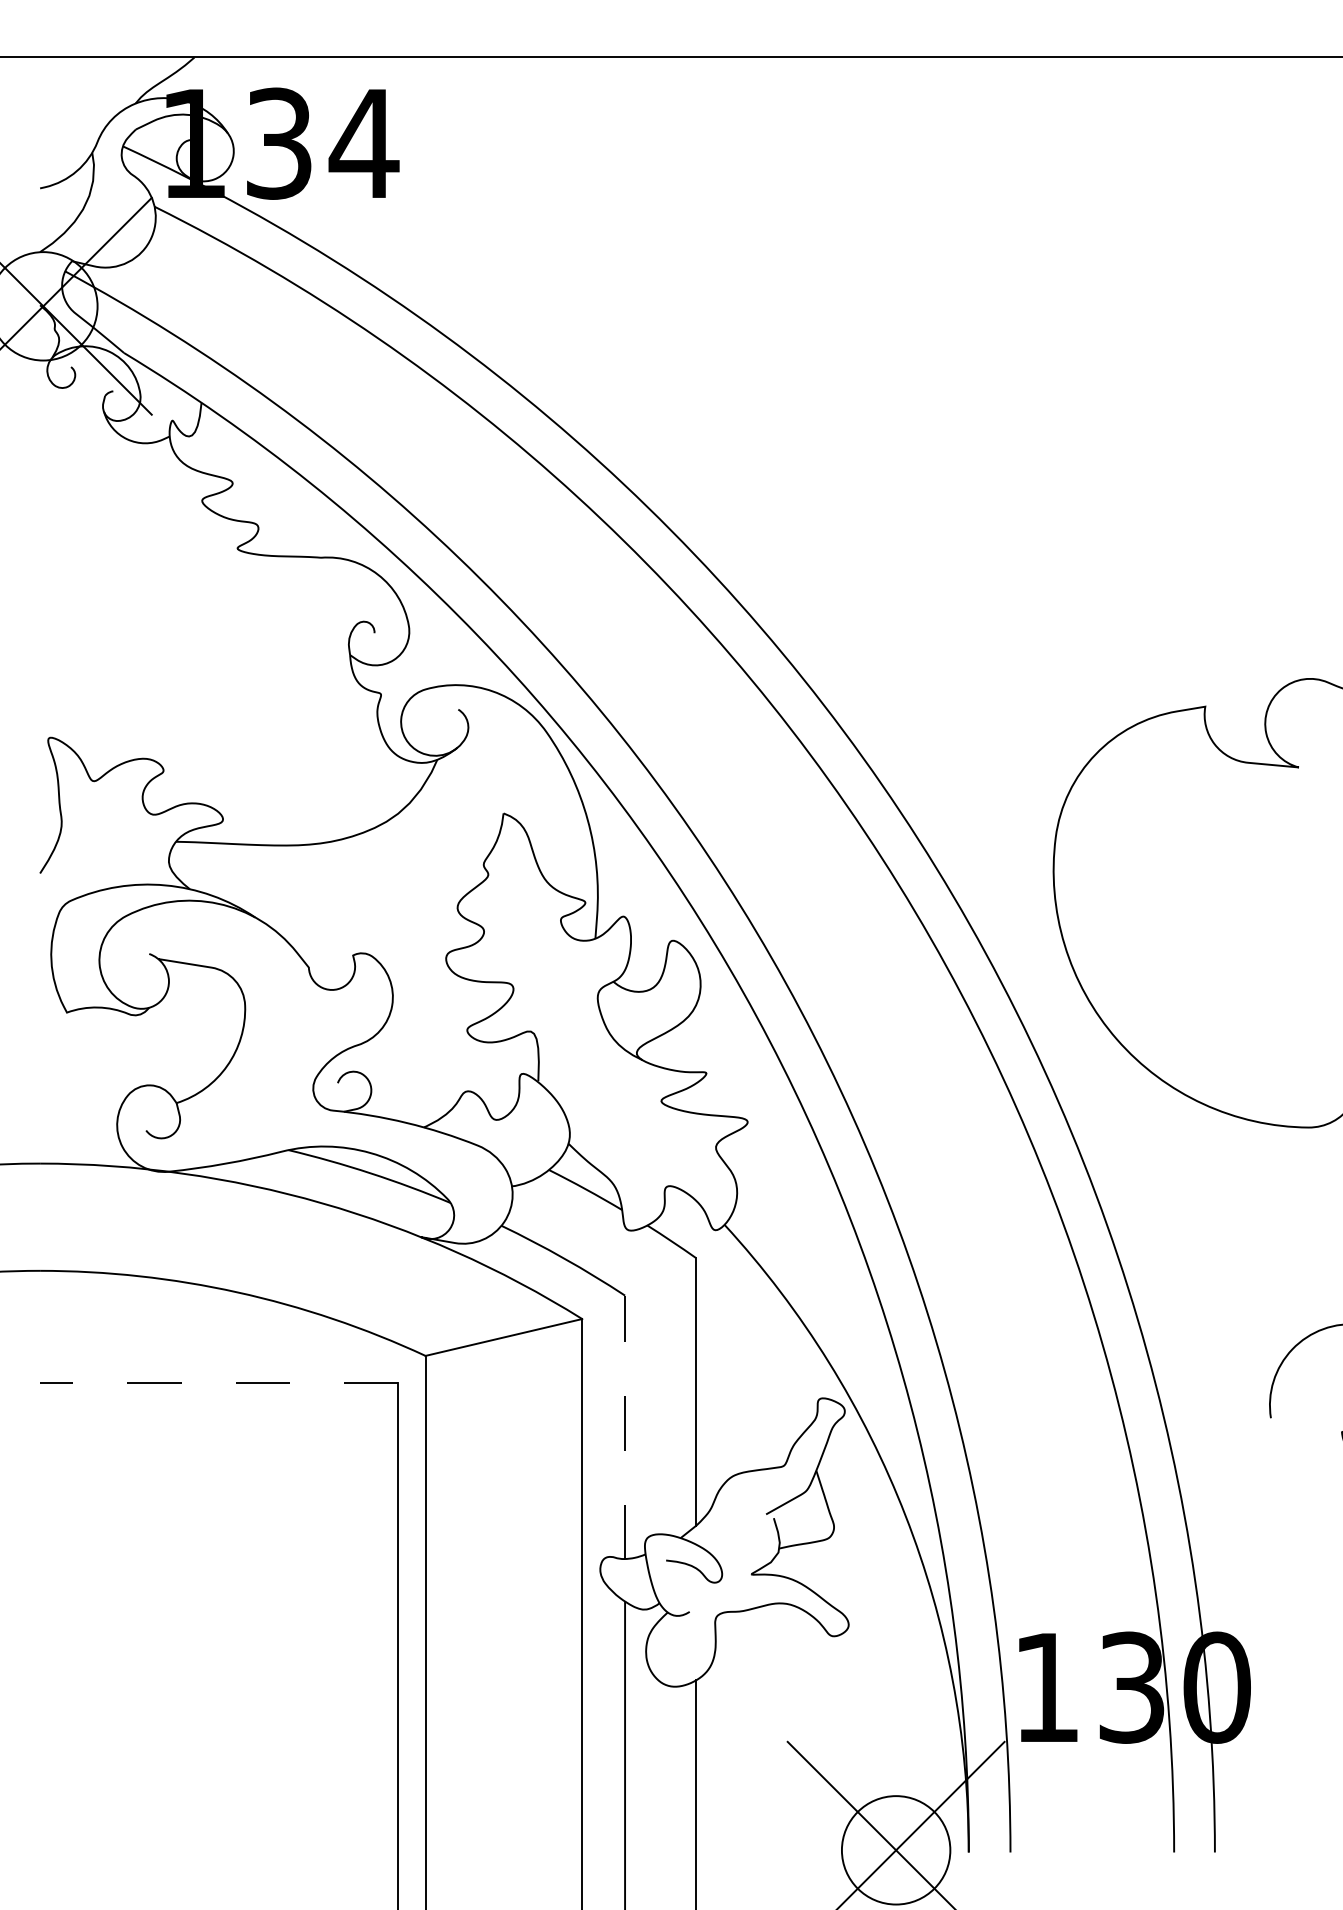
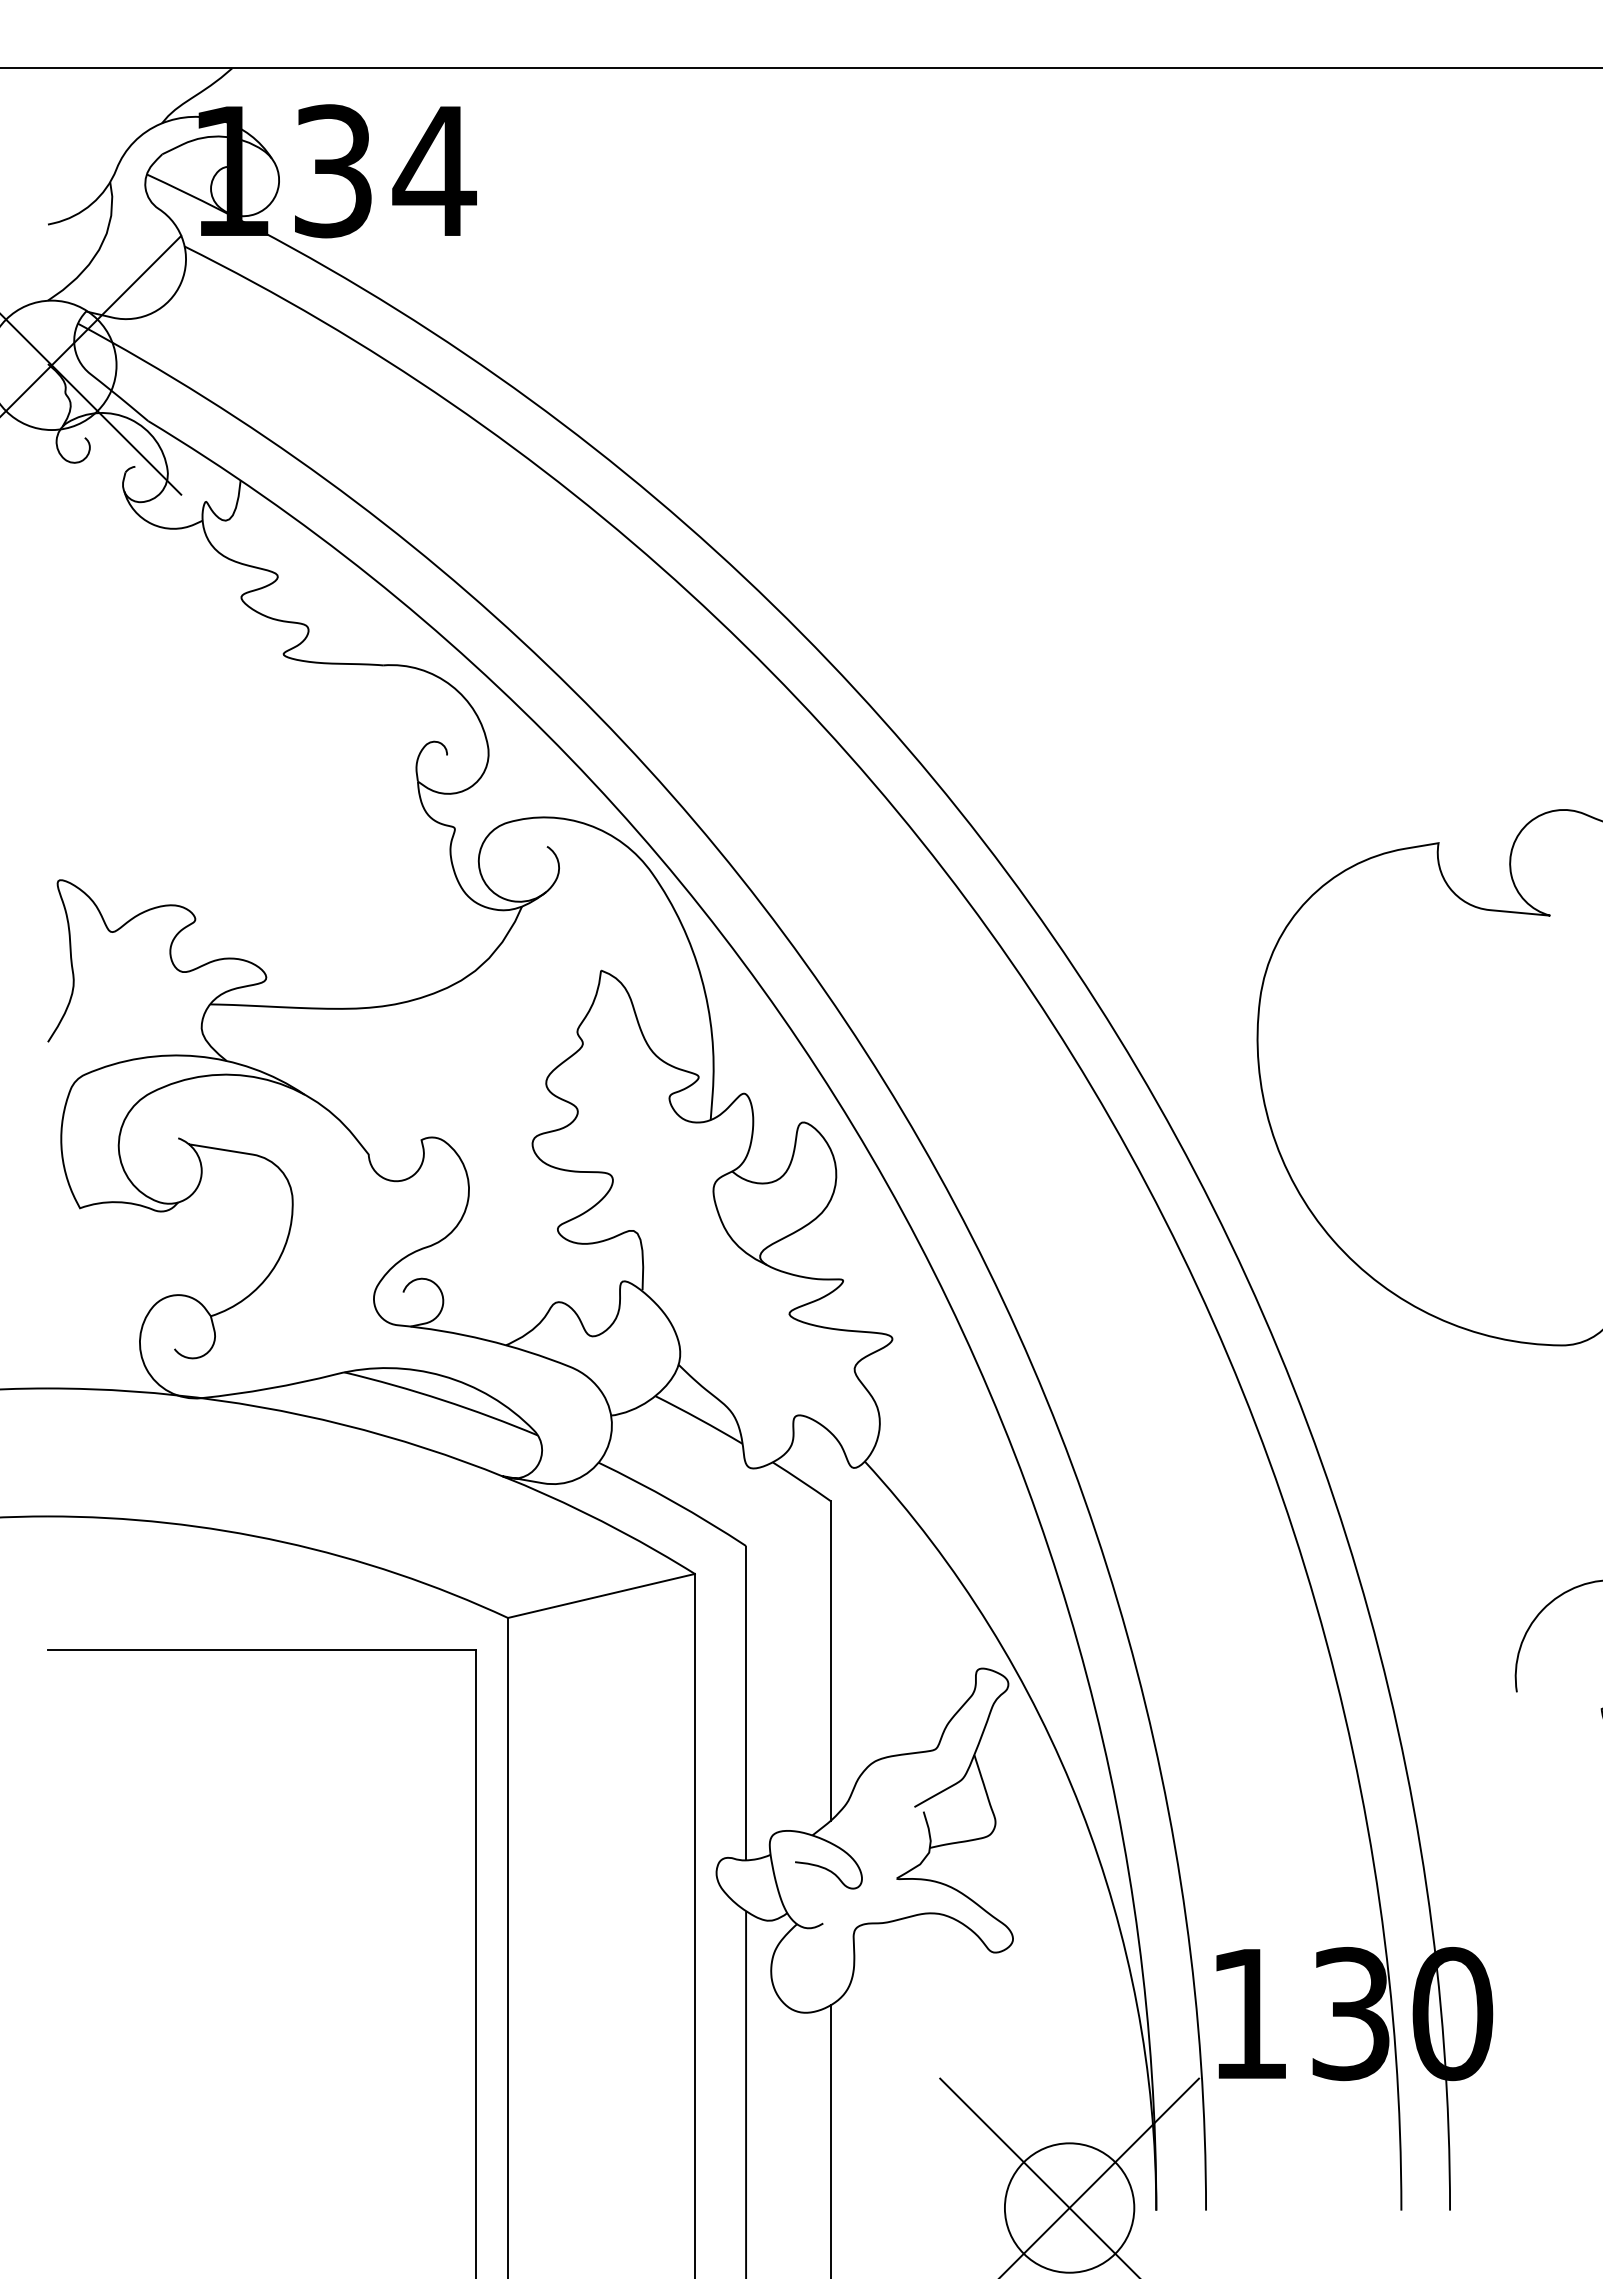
line: (219, 1383) -> (261, 1650), dashed -> solid
line: (625, 1426) -> (746, 1702), dashed -> solid

